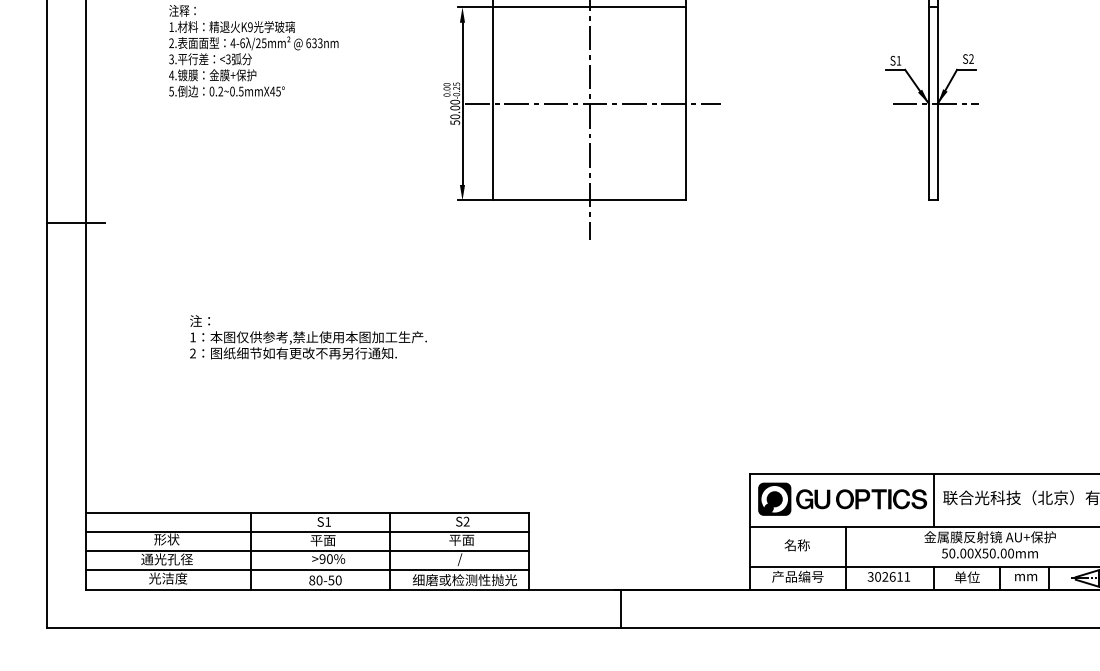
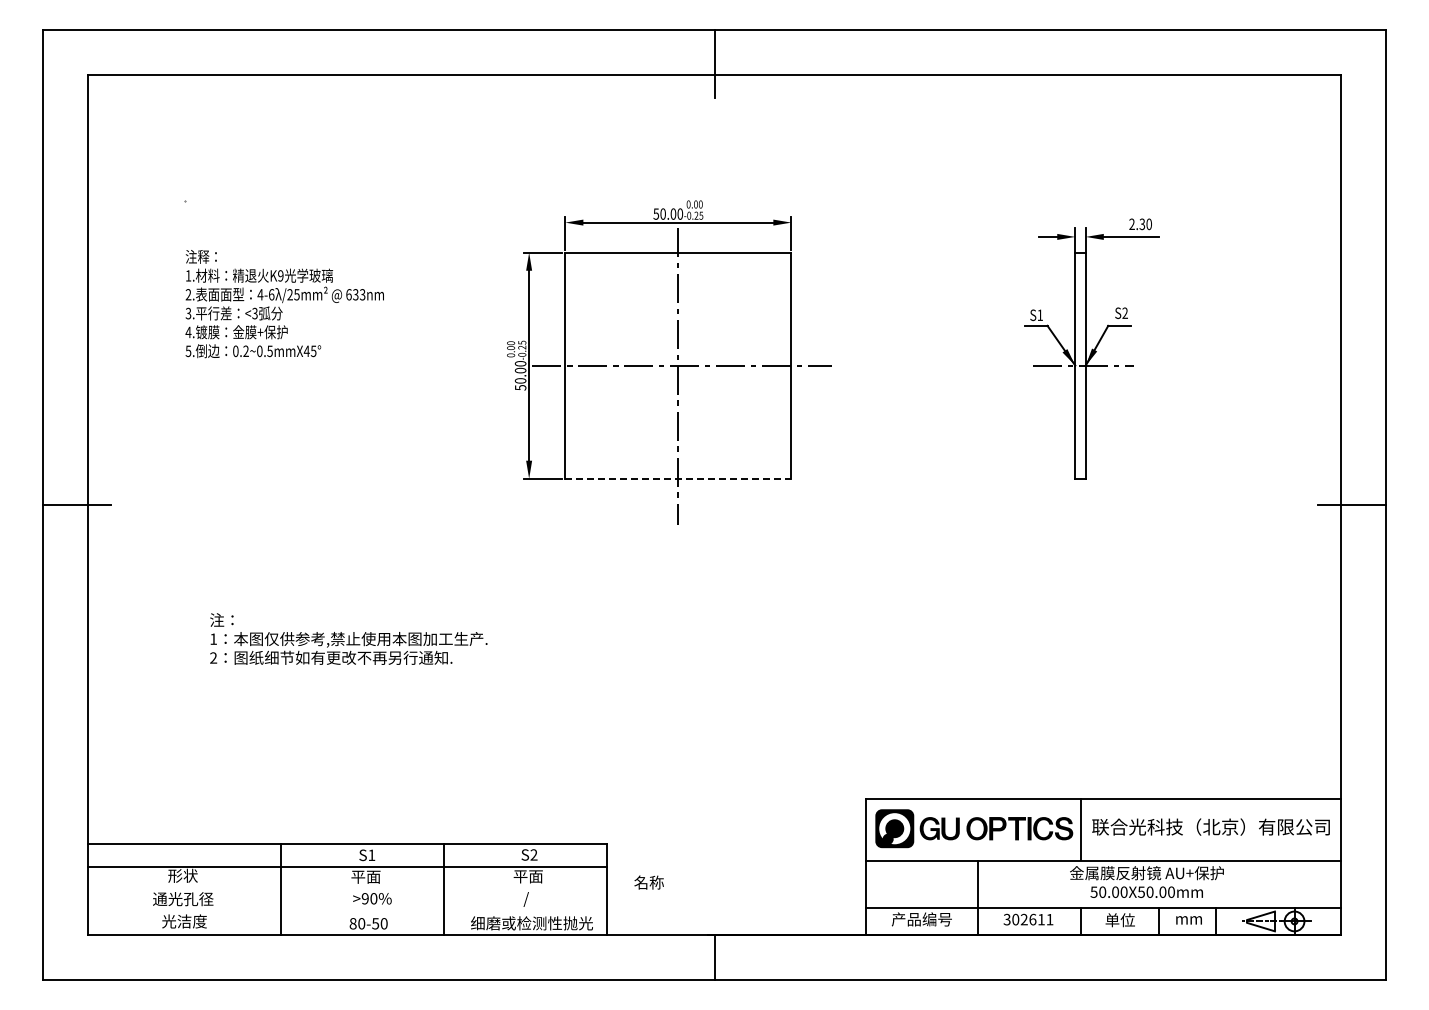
line: (590, 200) -> (678, 478), solid -> dashed
text: (796, 545) -> (648, 882), moved
line: (307, 551) -> (347, 889), removed
line: (307, 570) -> (347, 912), removed

